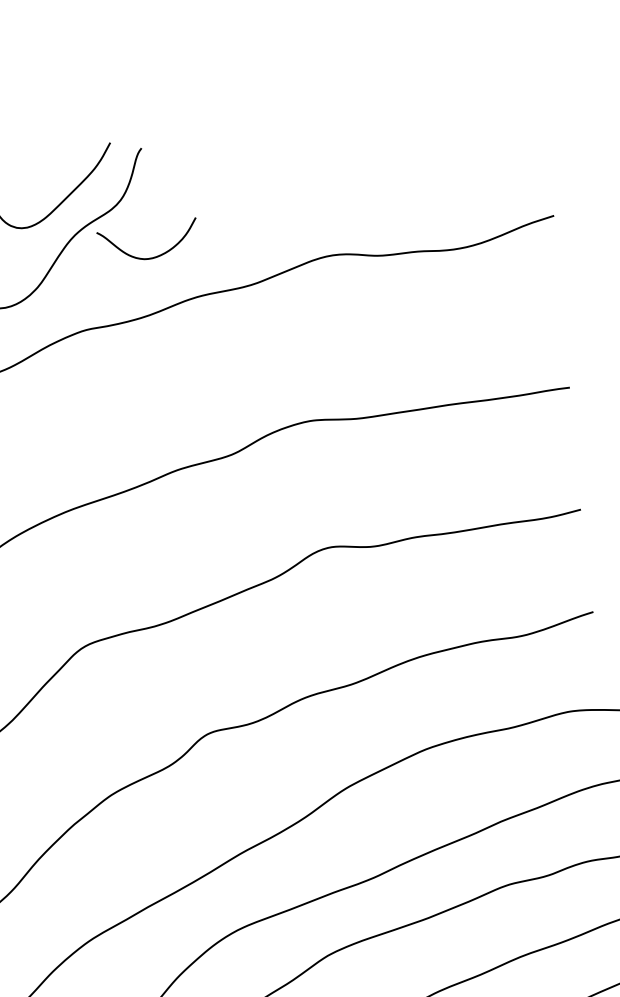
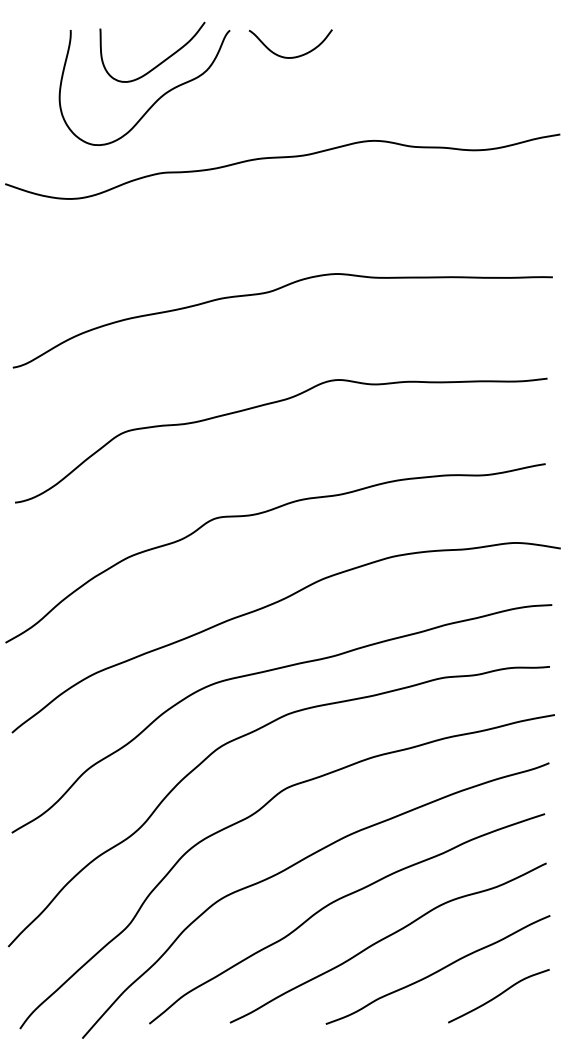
curve: (152, 256) -> (292, 56), moved

